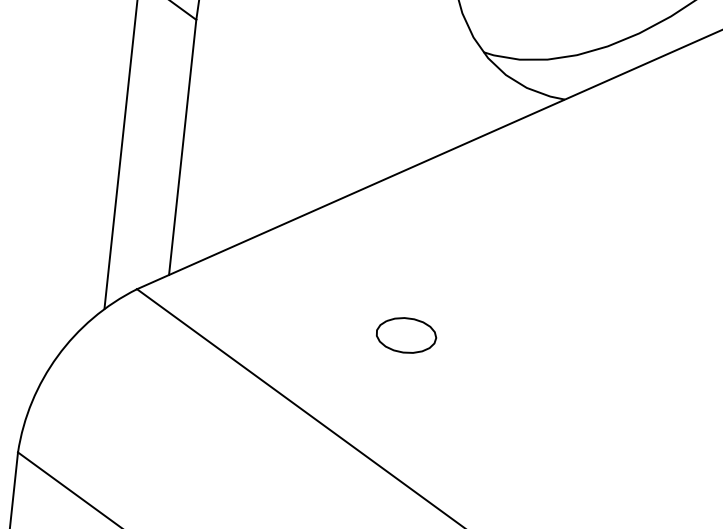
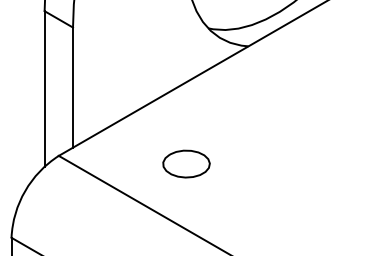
part: (406, 334) -> (186, 163), size x1.67

